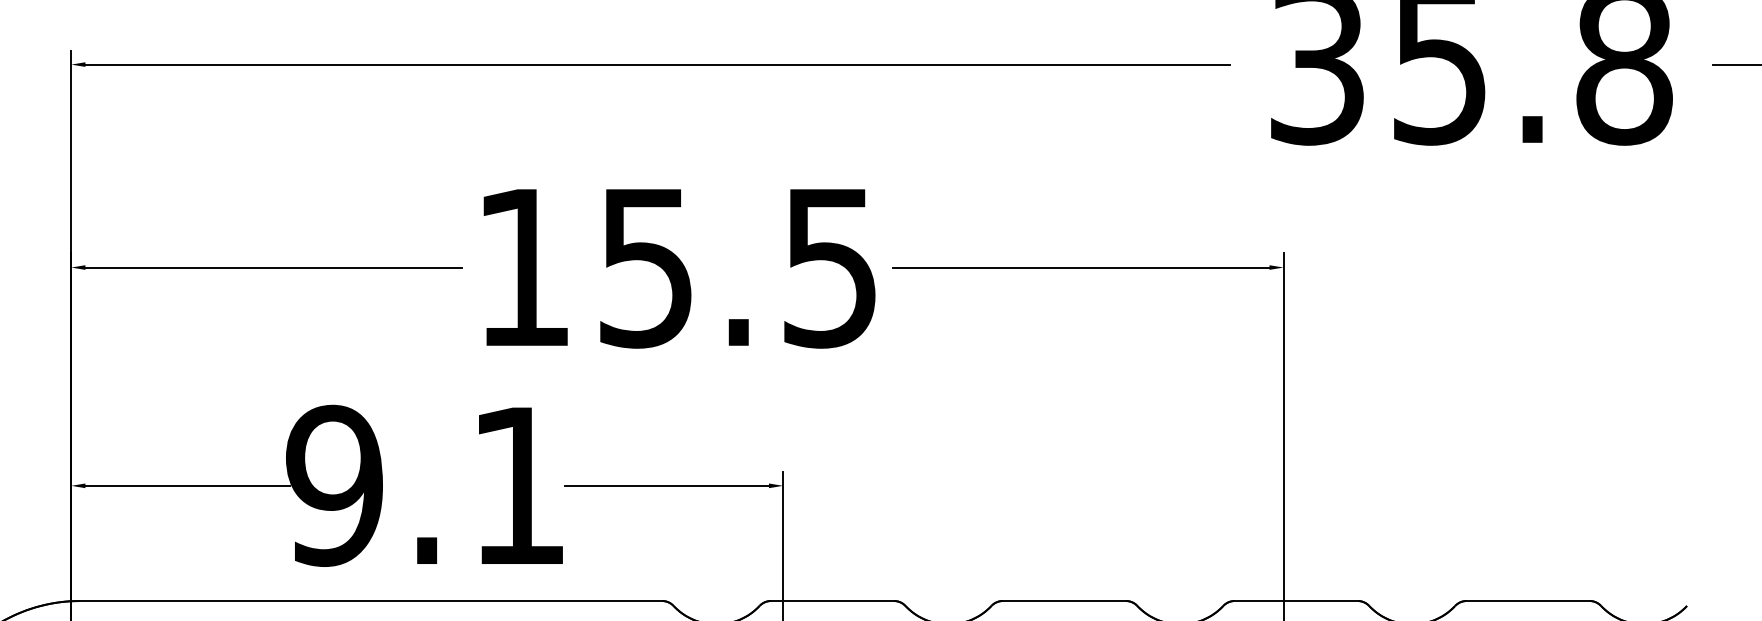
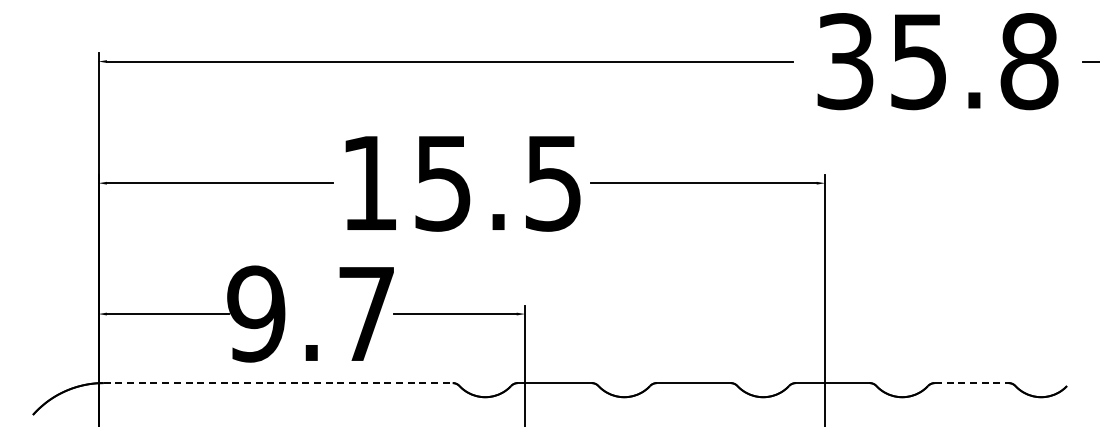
text: (518, 484) -> (366, 313), 9.1 -> 9.7
line: (371, 601) -> (278, 383), solid -> dashed
line: (1527, 601) -> (971, 383), solid -> dashed

